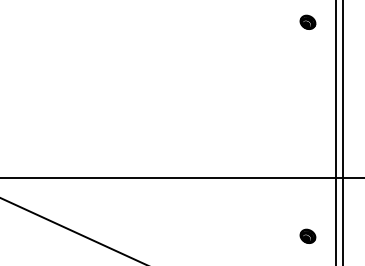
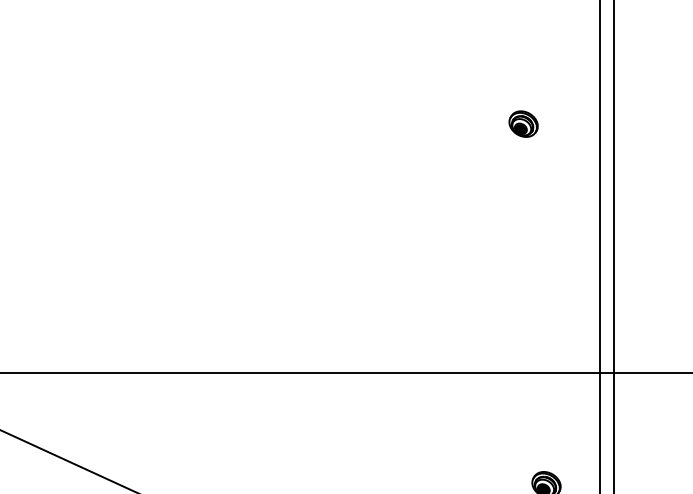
part: (307, 21) -> (522, 122), moved

